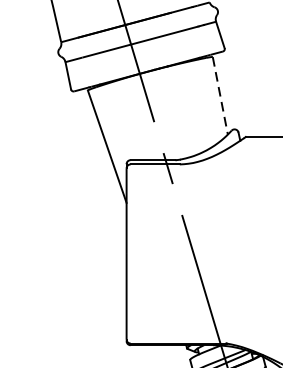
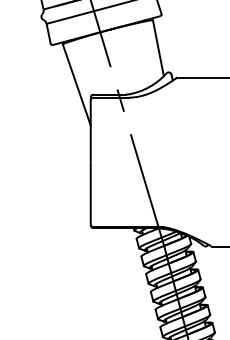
line: (220, 96) -> (158, 48), dashed -> solid

